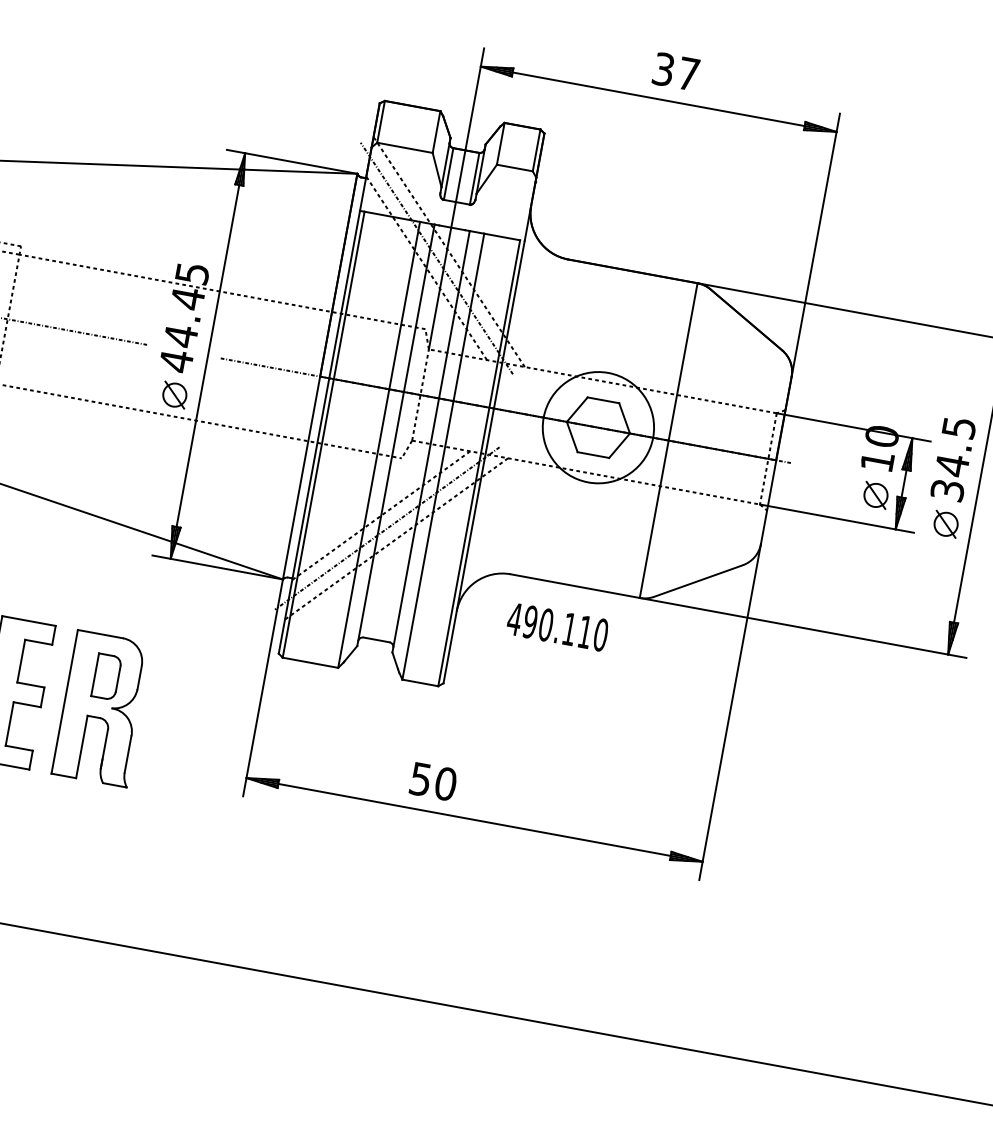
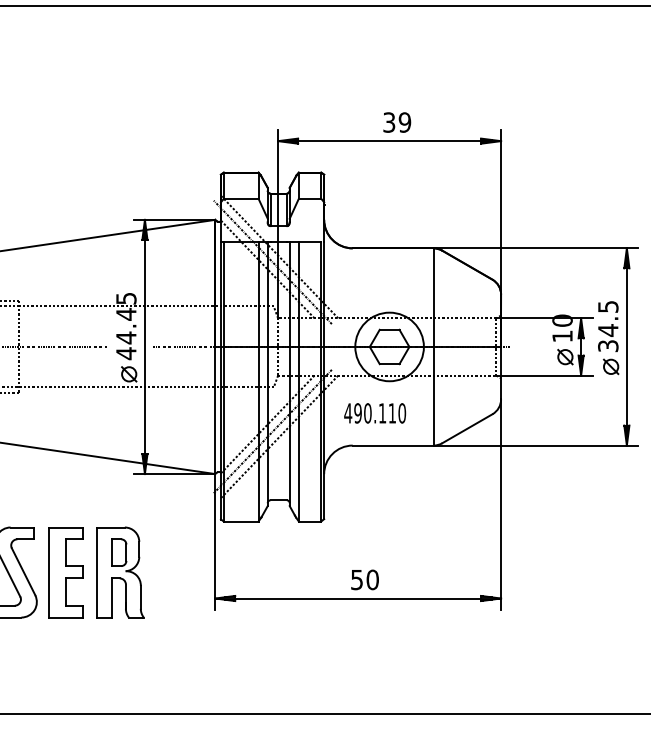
text: (687, 73) -> (404, 122), 37 -> 39
text: (558, 627) -> (375, 413), moved
text: (432, 780) -> (364, 579), moved

